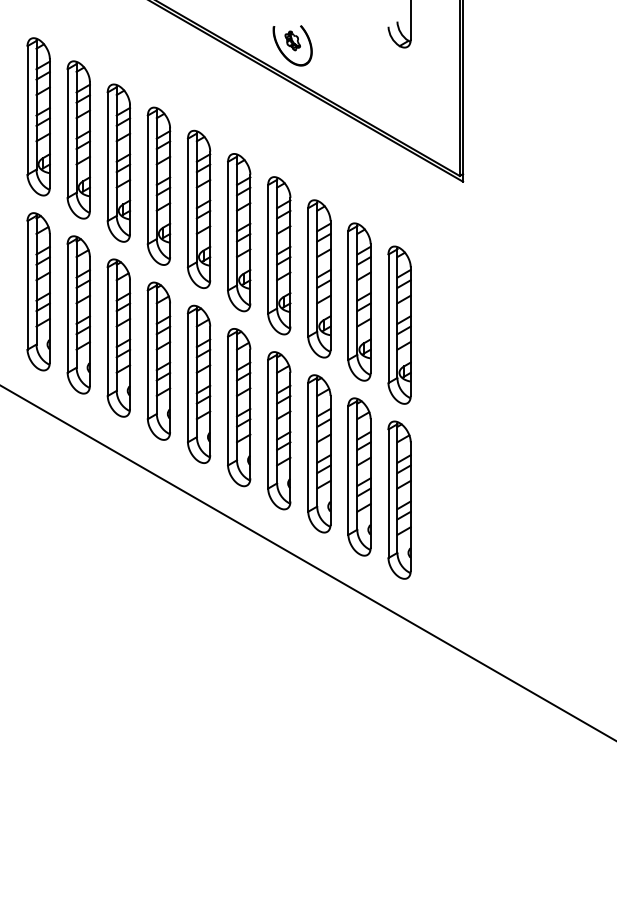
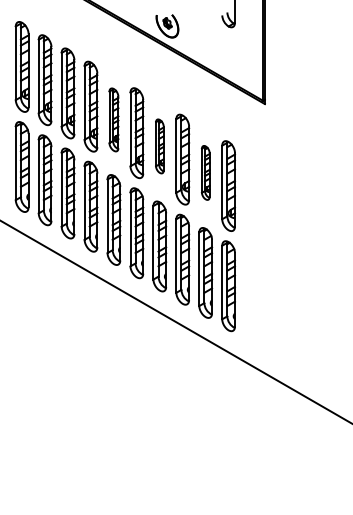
part: (198, 208) -> (113, 119), size x0.7
part: (278, 255) -> (159, 146), size x0.6
part: (359, 301) -> (205, 172), size x0.6

